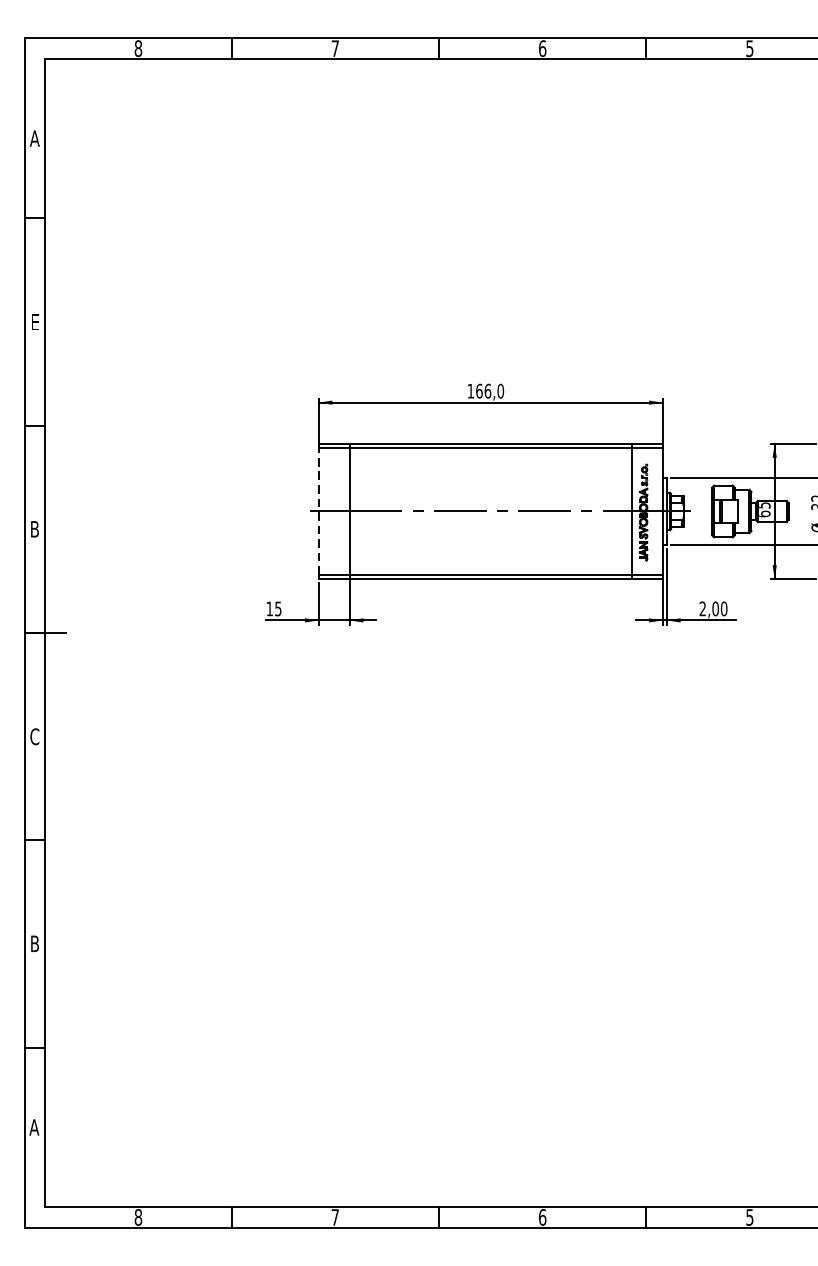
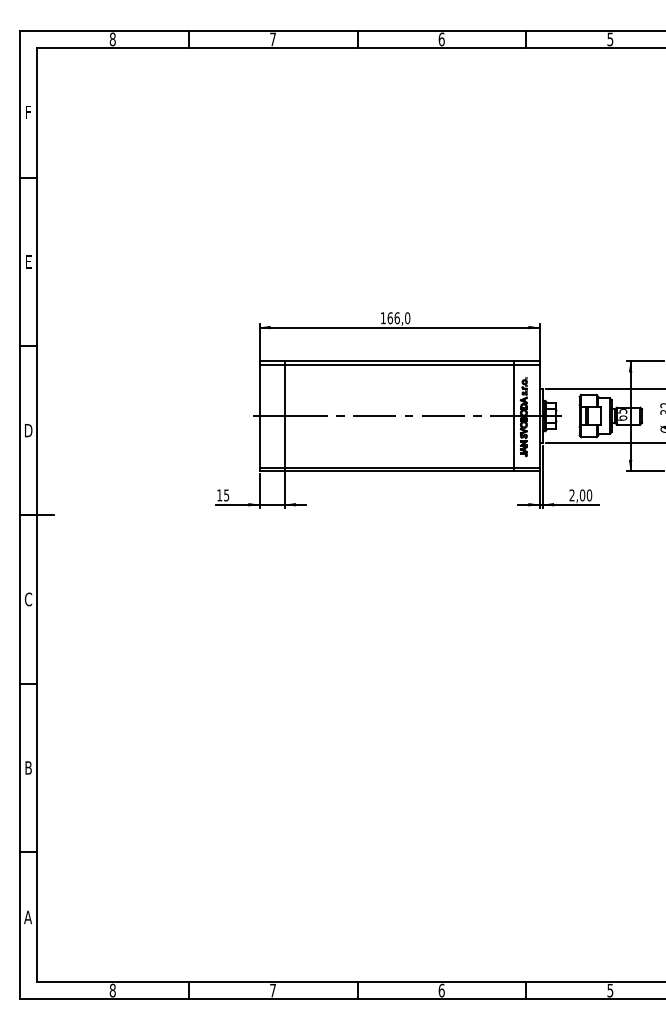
text: (34, 138) -> (28, 112), A -> F
line: (318, 510) -> (259, 415), dashed -> solid
text: (34, 529) -> (28, 430), B -> D

